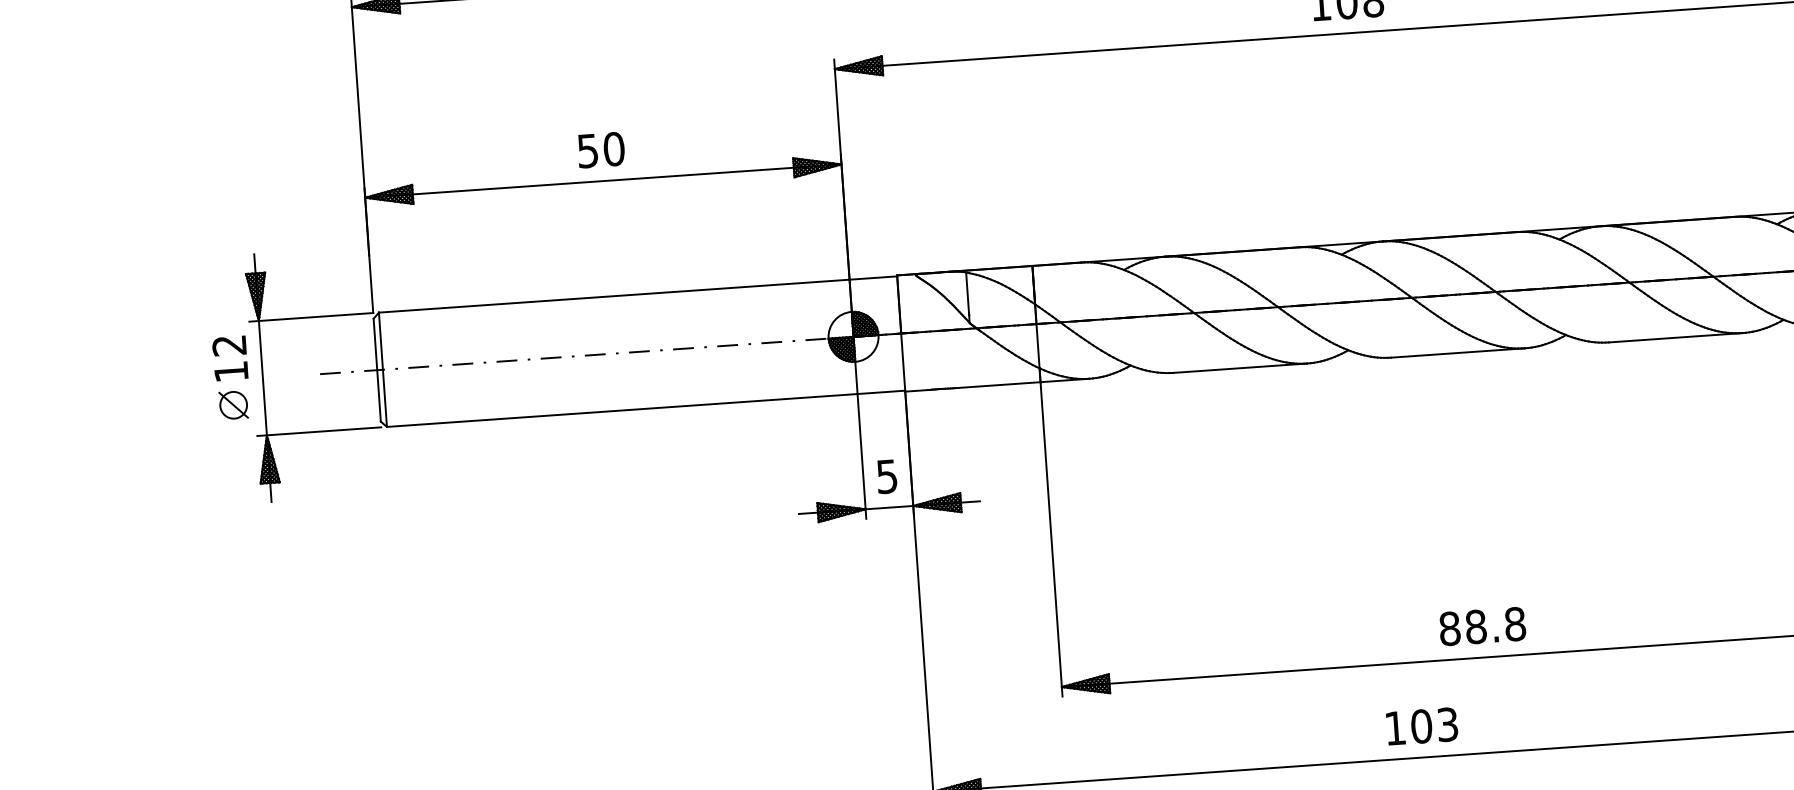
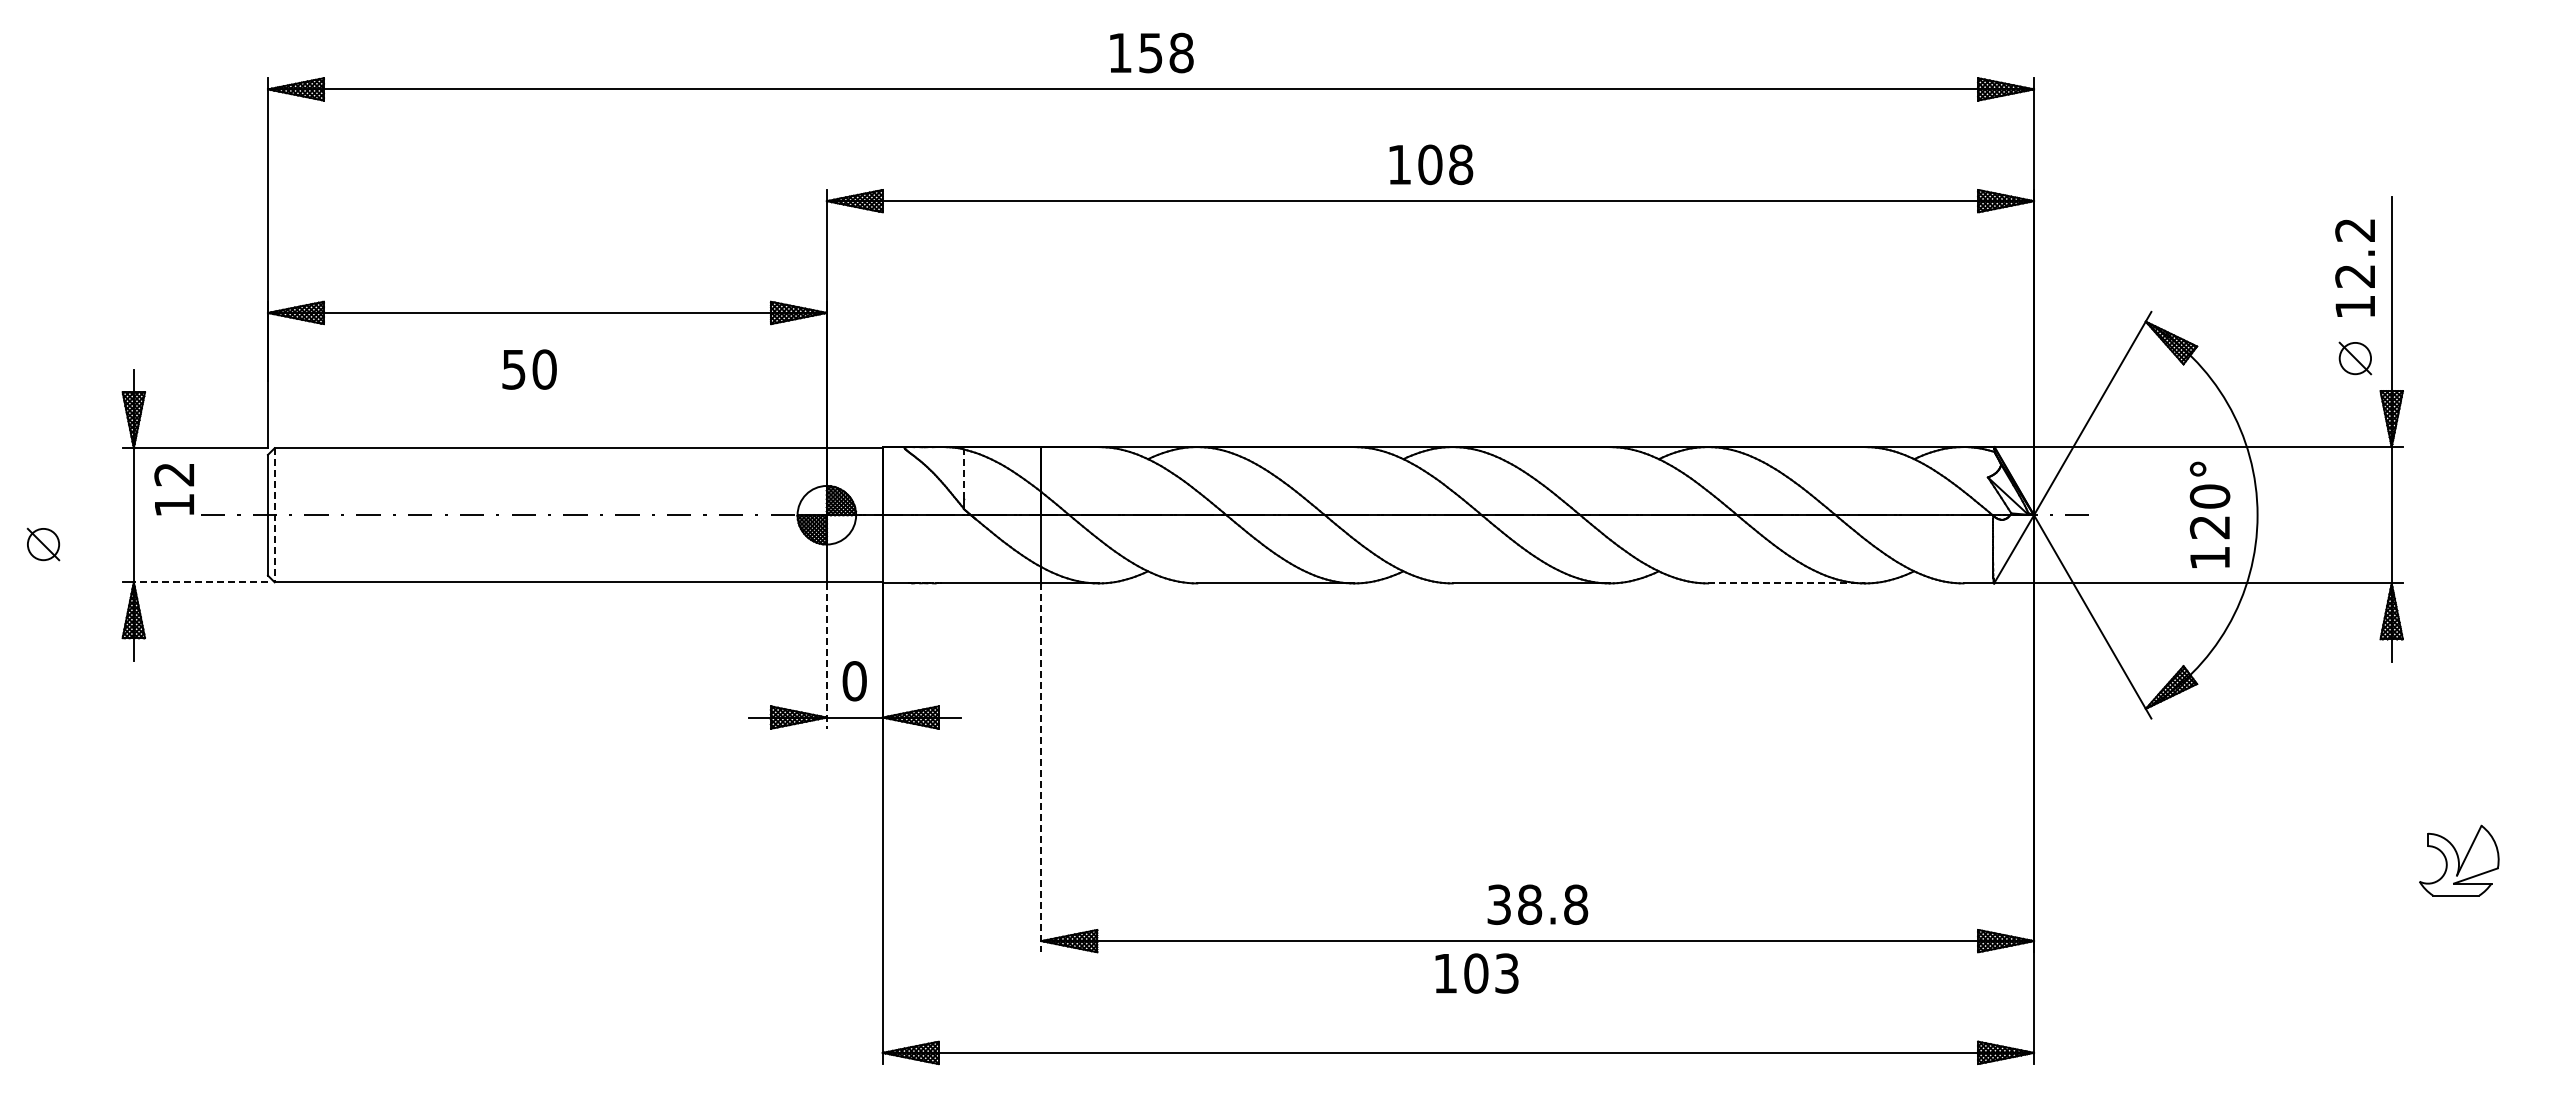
text: (601, 150) -> (529, 369), moved
line: (967, 293) -> (963, 473), solid -> dashed
line: (1676, 337) -> (1787, 583), solid -> dashed
text: (229, 358) -> (173, 489), moved
line: (382, 370) -> (274, 515), solid -> dashed
part: (233, 405) -> (43, 544), moved
line: (323, 431) -> (200, 582), solid -> dashed
line: (861, 457) -> (826, 656), solid -> dashed
text: (887, 476) -> (854, 681), 5 -> 0
line: (1051, 539) -> (1041, 768), solid -> dashed
text: (1450, 628) -> (1499, 904), 88.8 -> 38.8
text: (1421, 726) -> (1476, 973), moved

